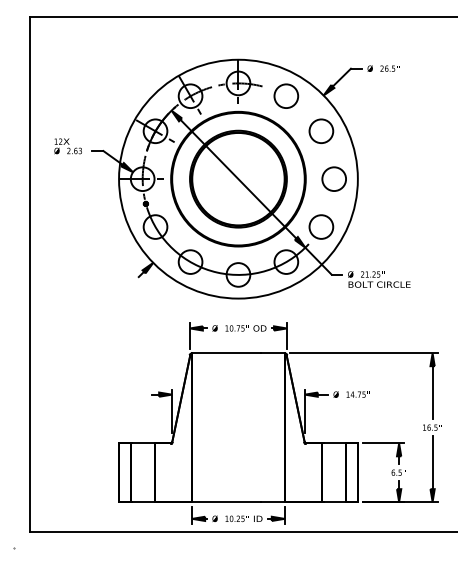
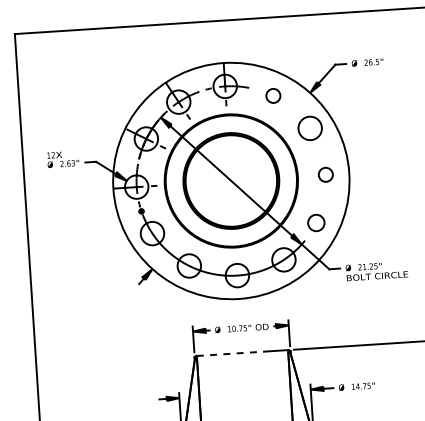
circle: (286, 95) -> (273, 95), size x0.6
circle: (333, 178) -> (325, 174), size x0.6
circle: (321, 226) -> (316, 222), size x0.7
line: (226, 353) -> (230, 353), solid -> dashed

